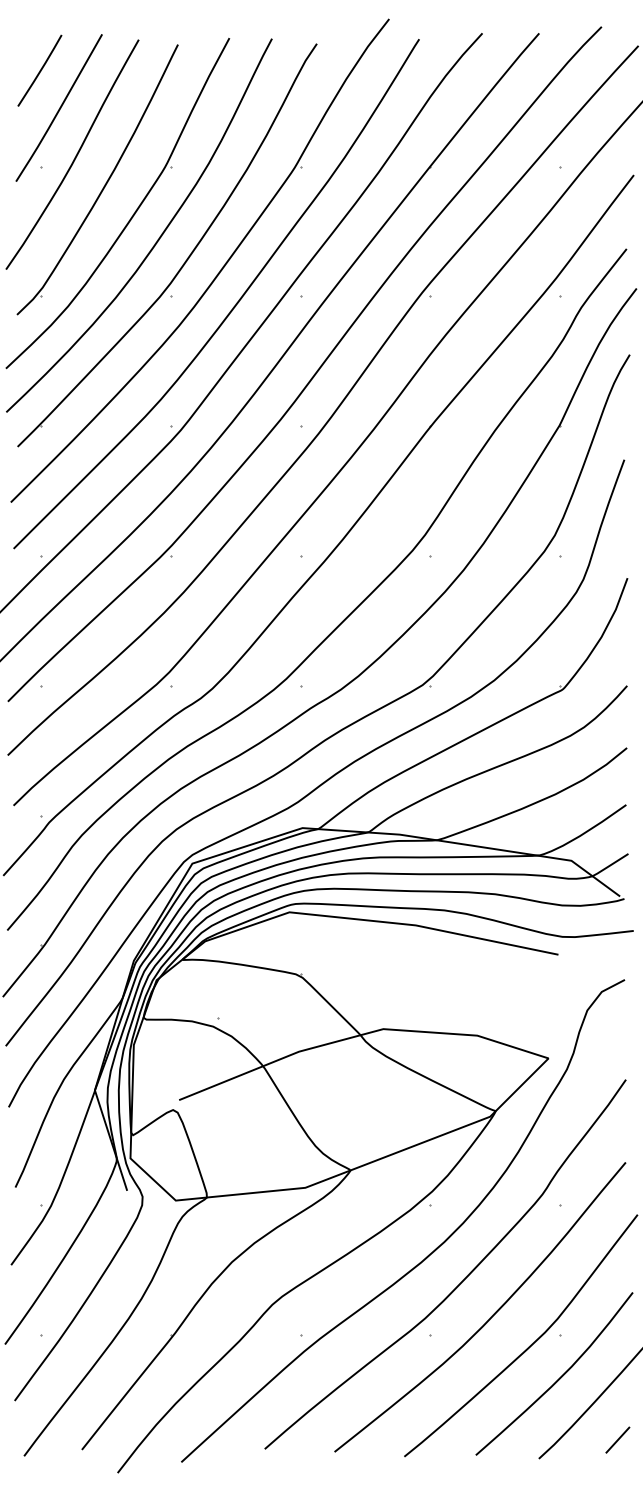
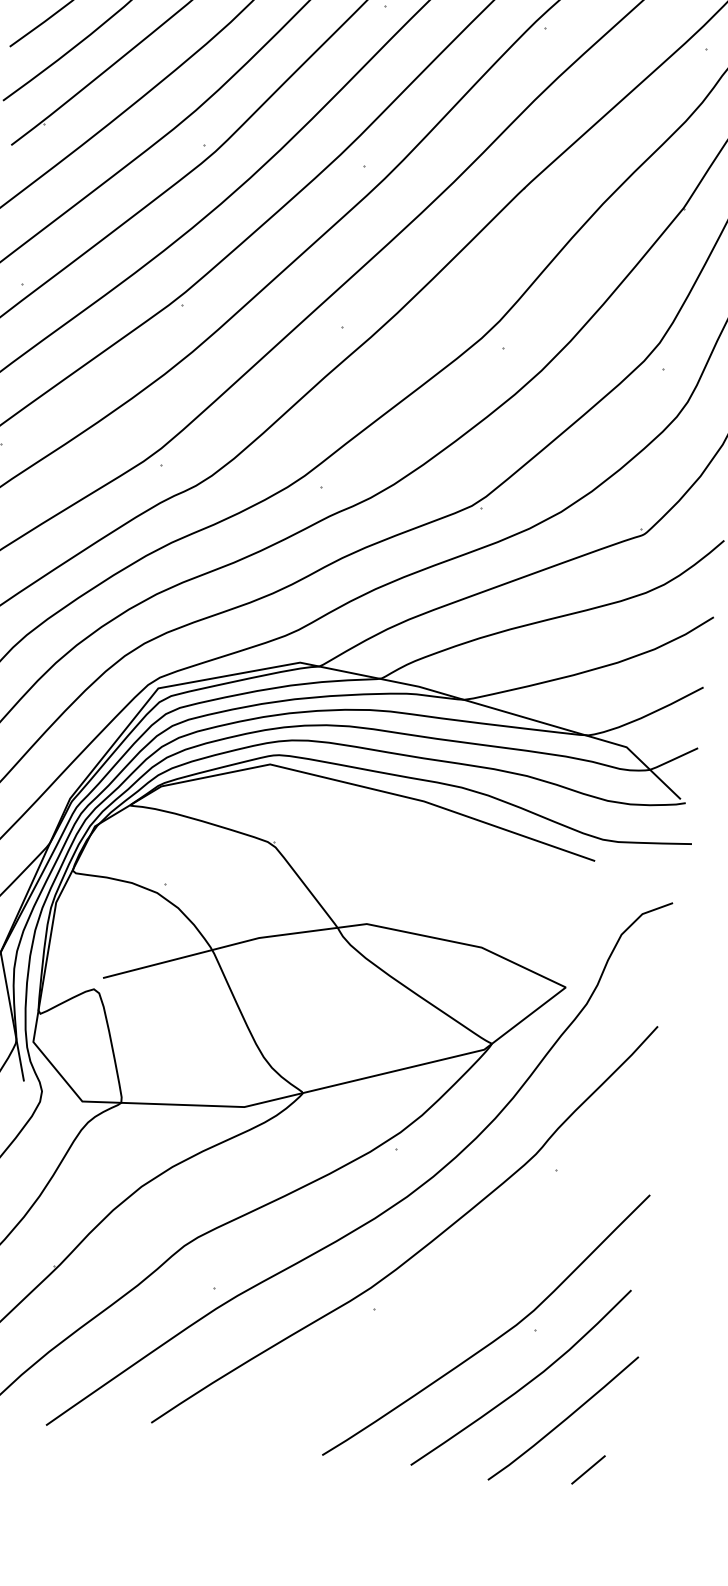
curve: (492, 1314) -> (454, 1294), removed

